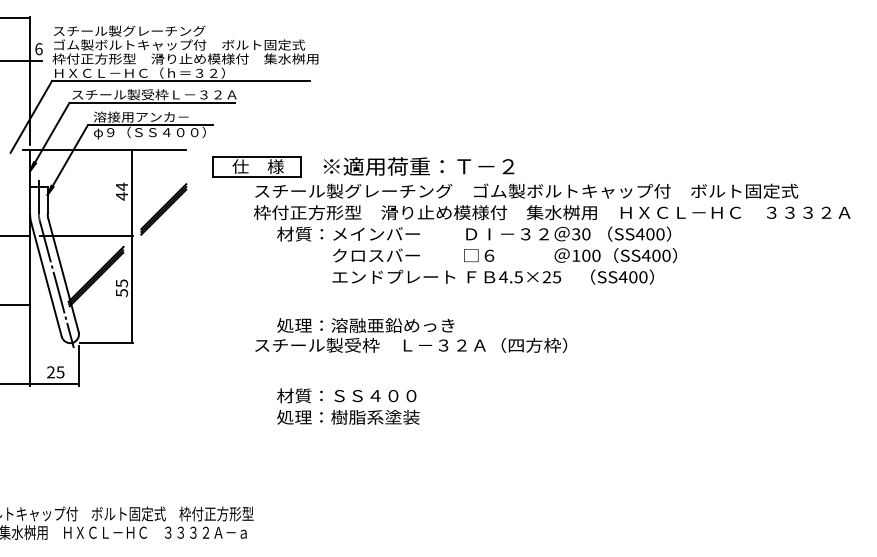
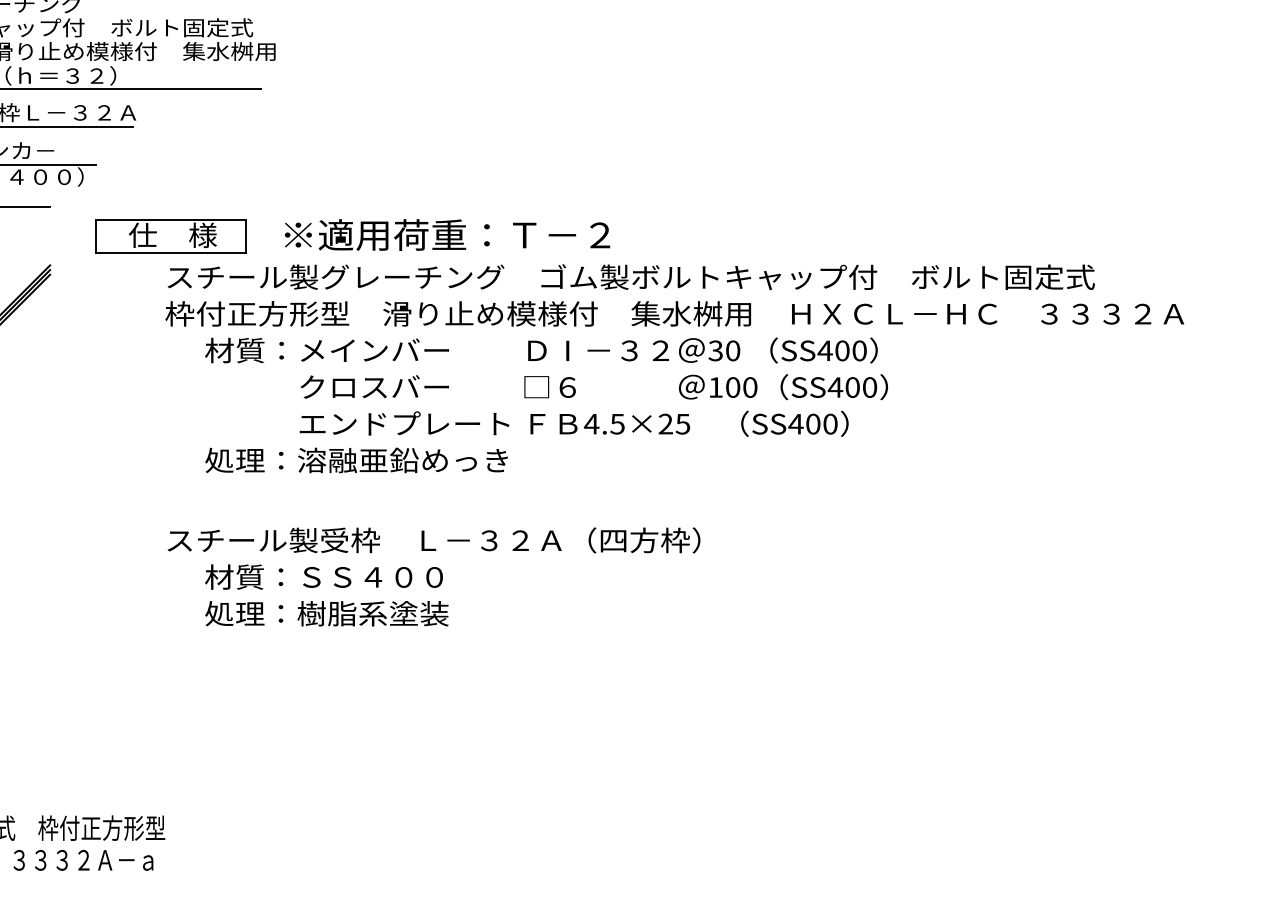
text: (365, 325) -> (356, 460), moved
text: (348, 406) -> (327, 595), moved

